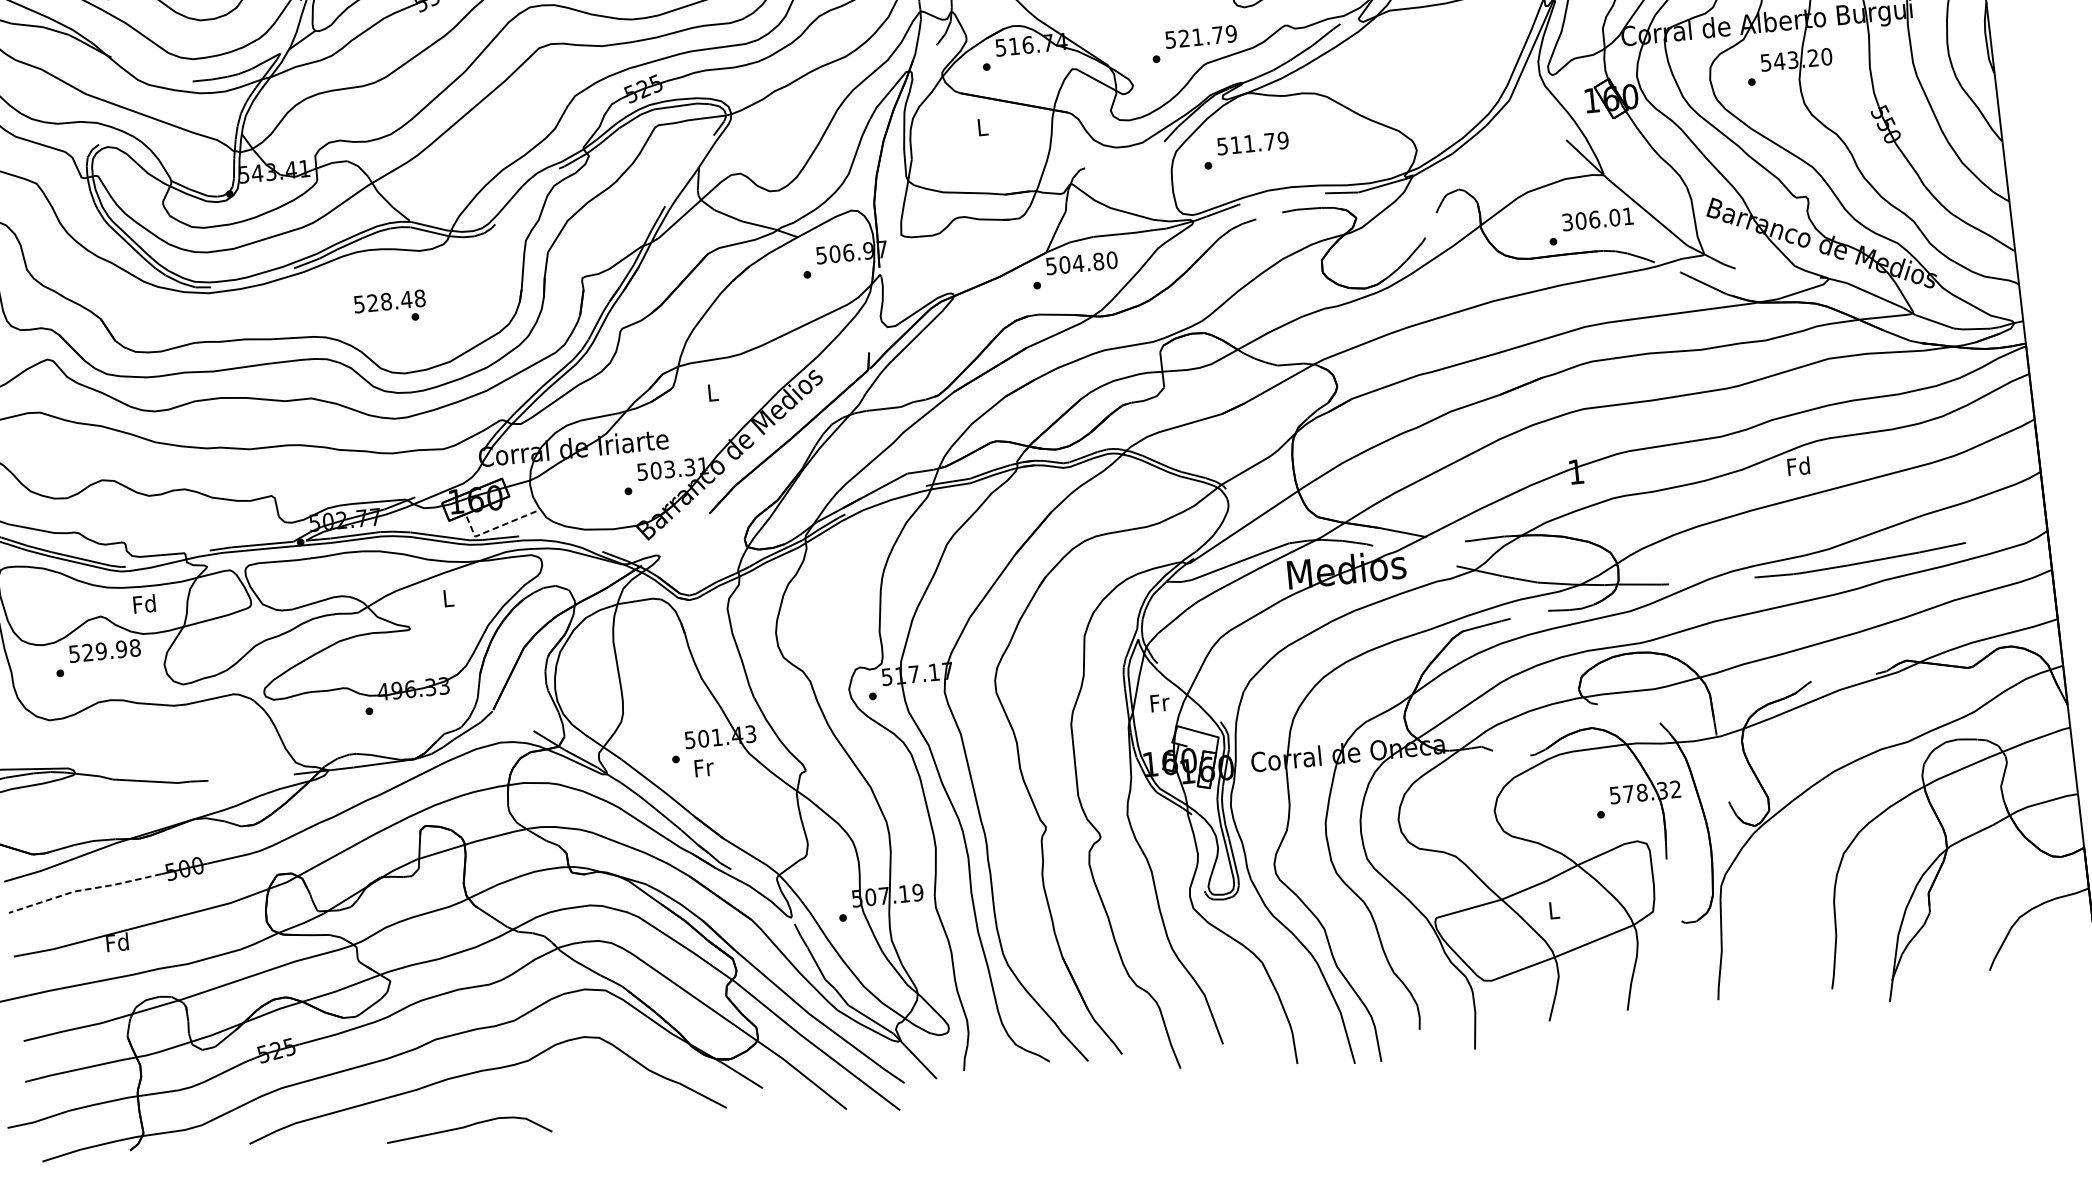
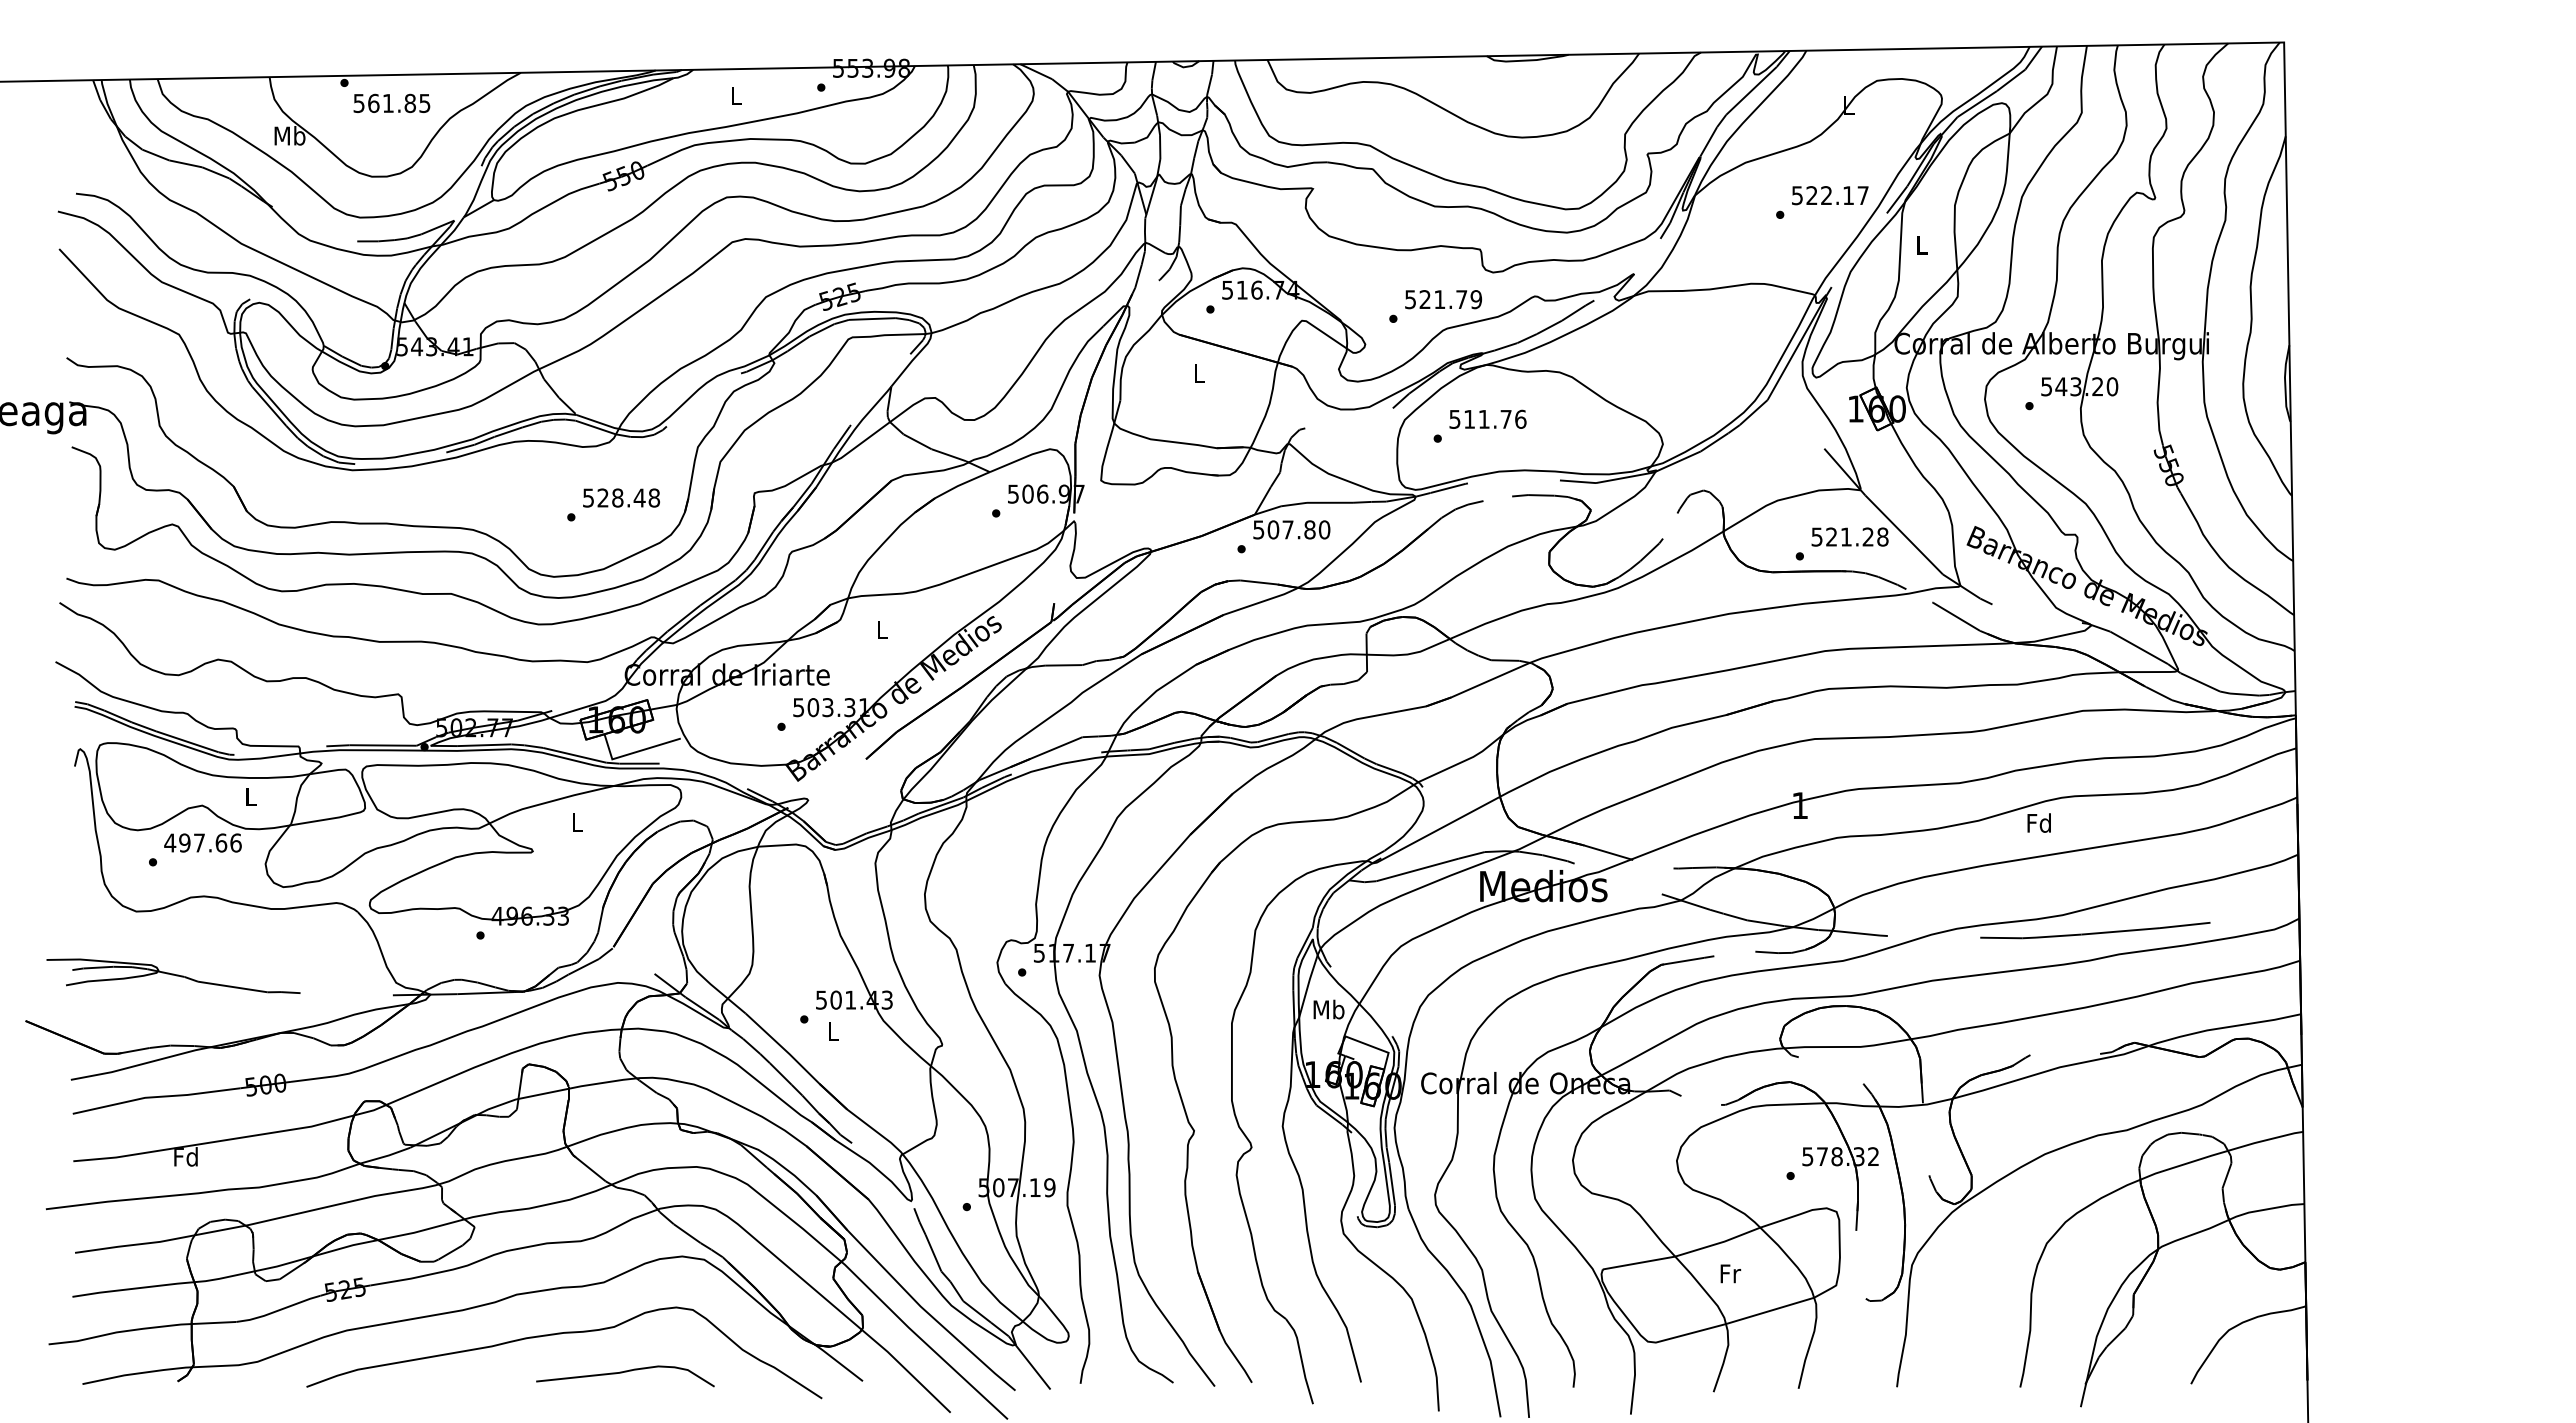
text: (1282, 139) -> (1520, 418), 511.79 -> 511.76
text: (1598, 218) -> (1850, 536), 306.01 -> 521.28
text: (1078, 263) -> (1288, 529), 504.80 -> 507.80
text: (389, 300) -> (621, 497), moved
line: (494, 529) -> (633, 753), dashed -> solid
text: (144, 603) -> (250, 796), Fd -> L
text: (104, 650) -> (202, 842), 529.98 -> 497.66
text: (1159, 702) -> (1328, 1009), Fr -> Mb
text: (704, 767) -> (833, 1031), Fr -> L
line: (83, 890) -> (155, 1097), dashed -> solid
text: (1554, 910) -> (1730, 1273), L -> Fr
curve: (468, 1126) -> (625, 1372), moved

